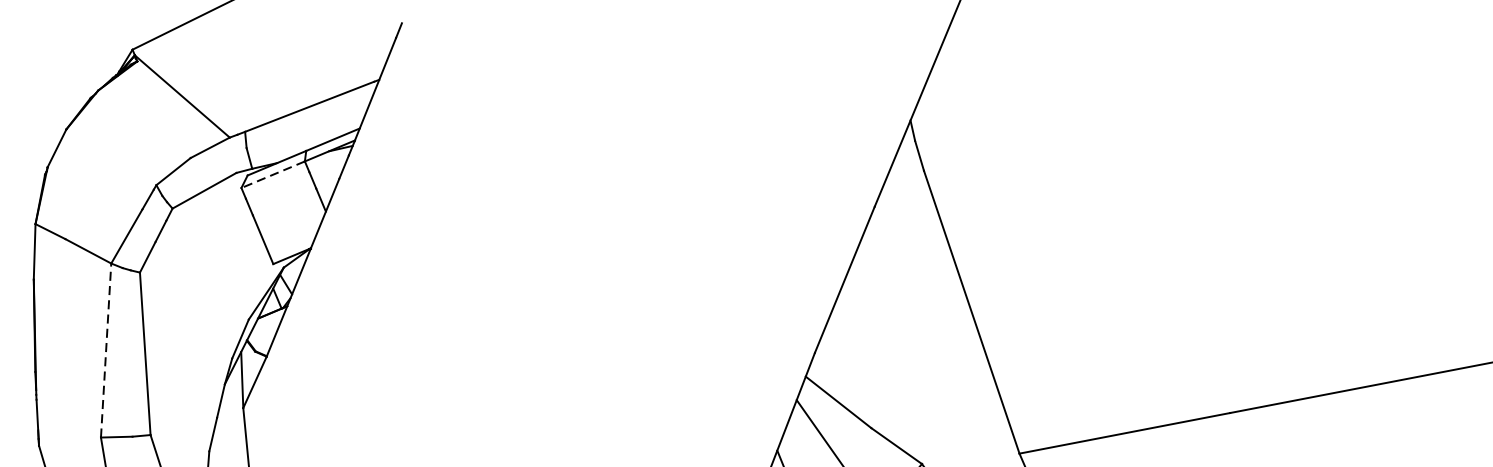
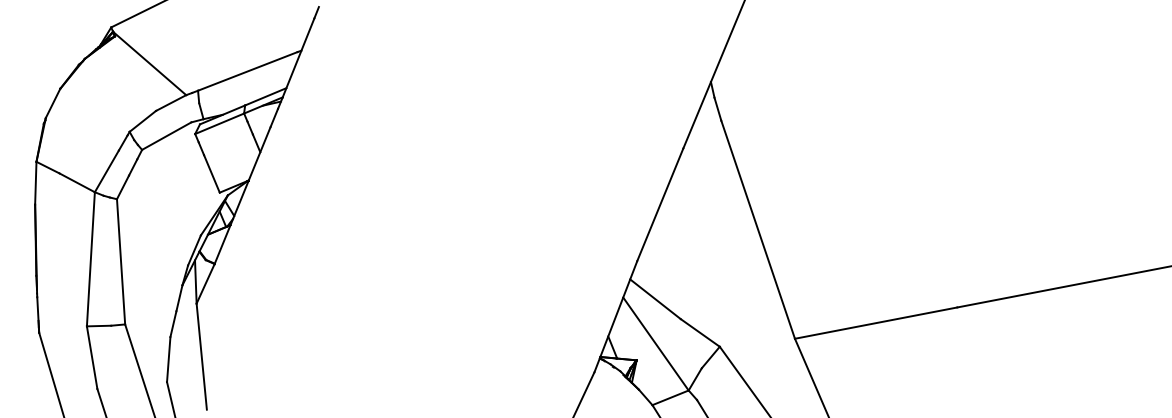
line: (272, 174) -> (219, 123), dashed -> solid
line: (105, 349) -> (90, 258), dashed -> solid

